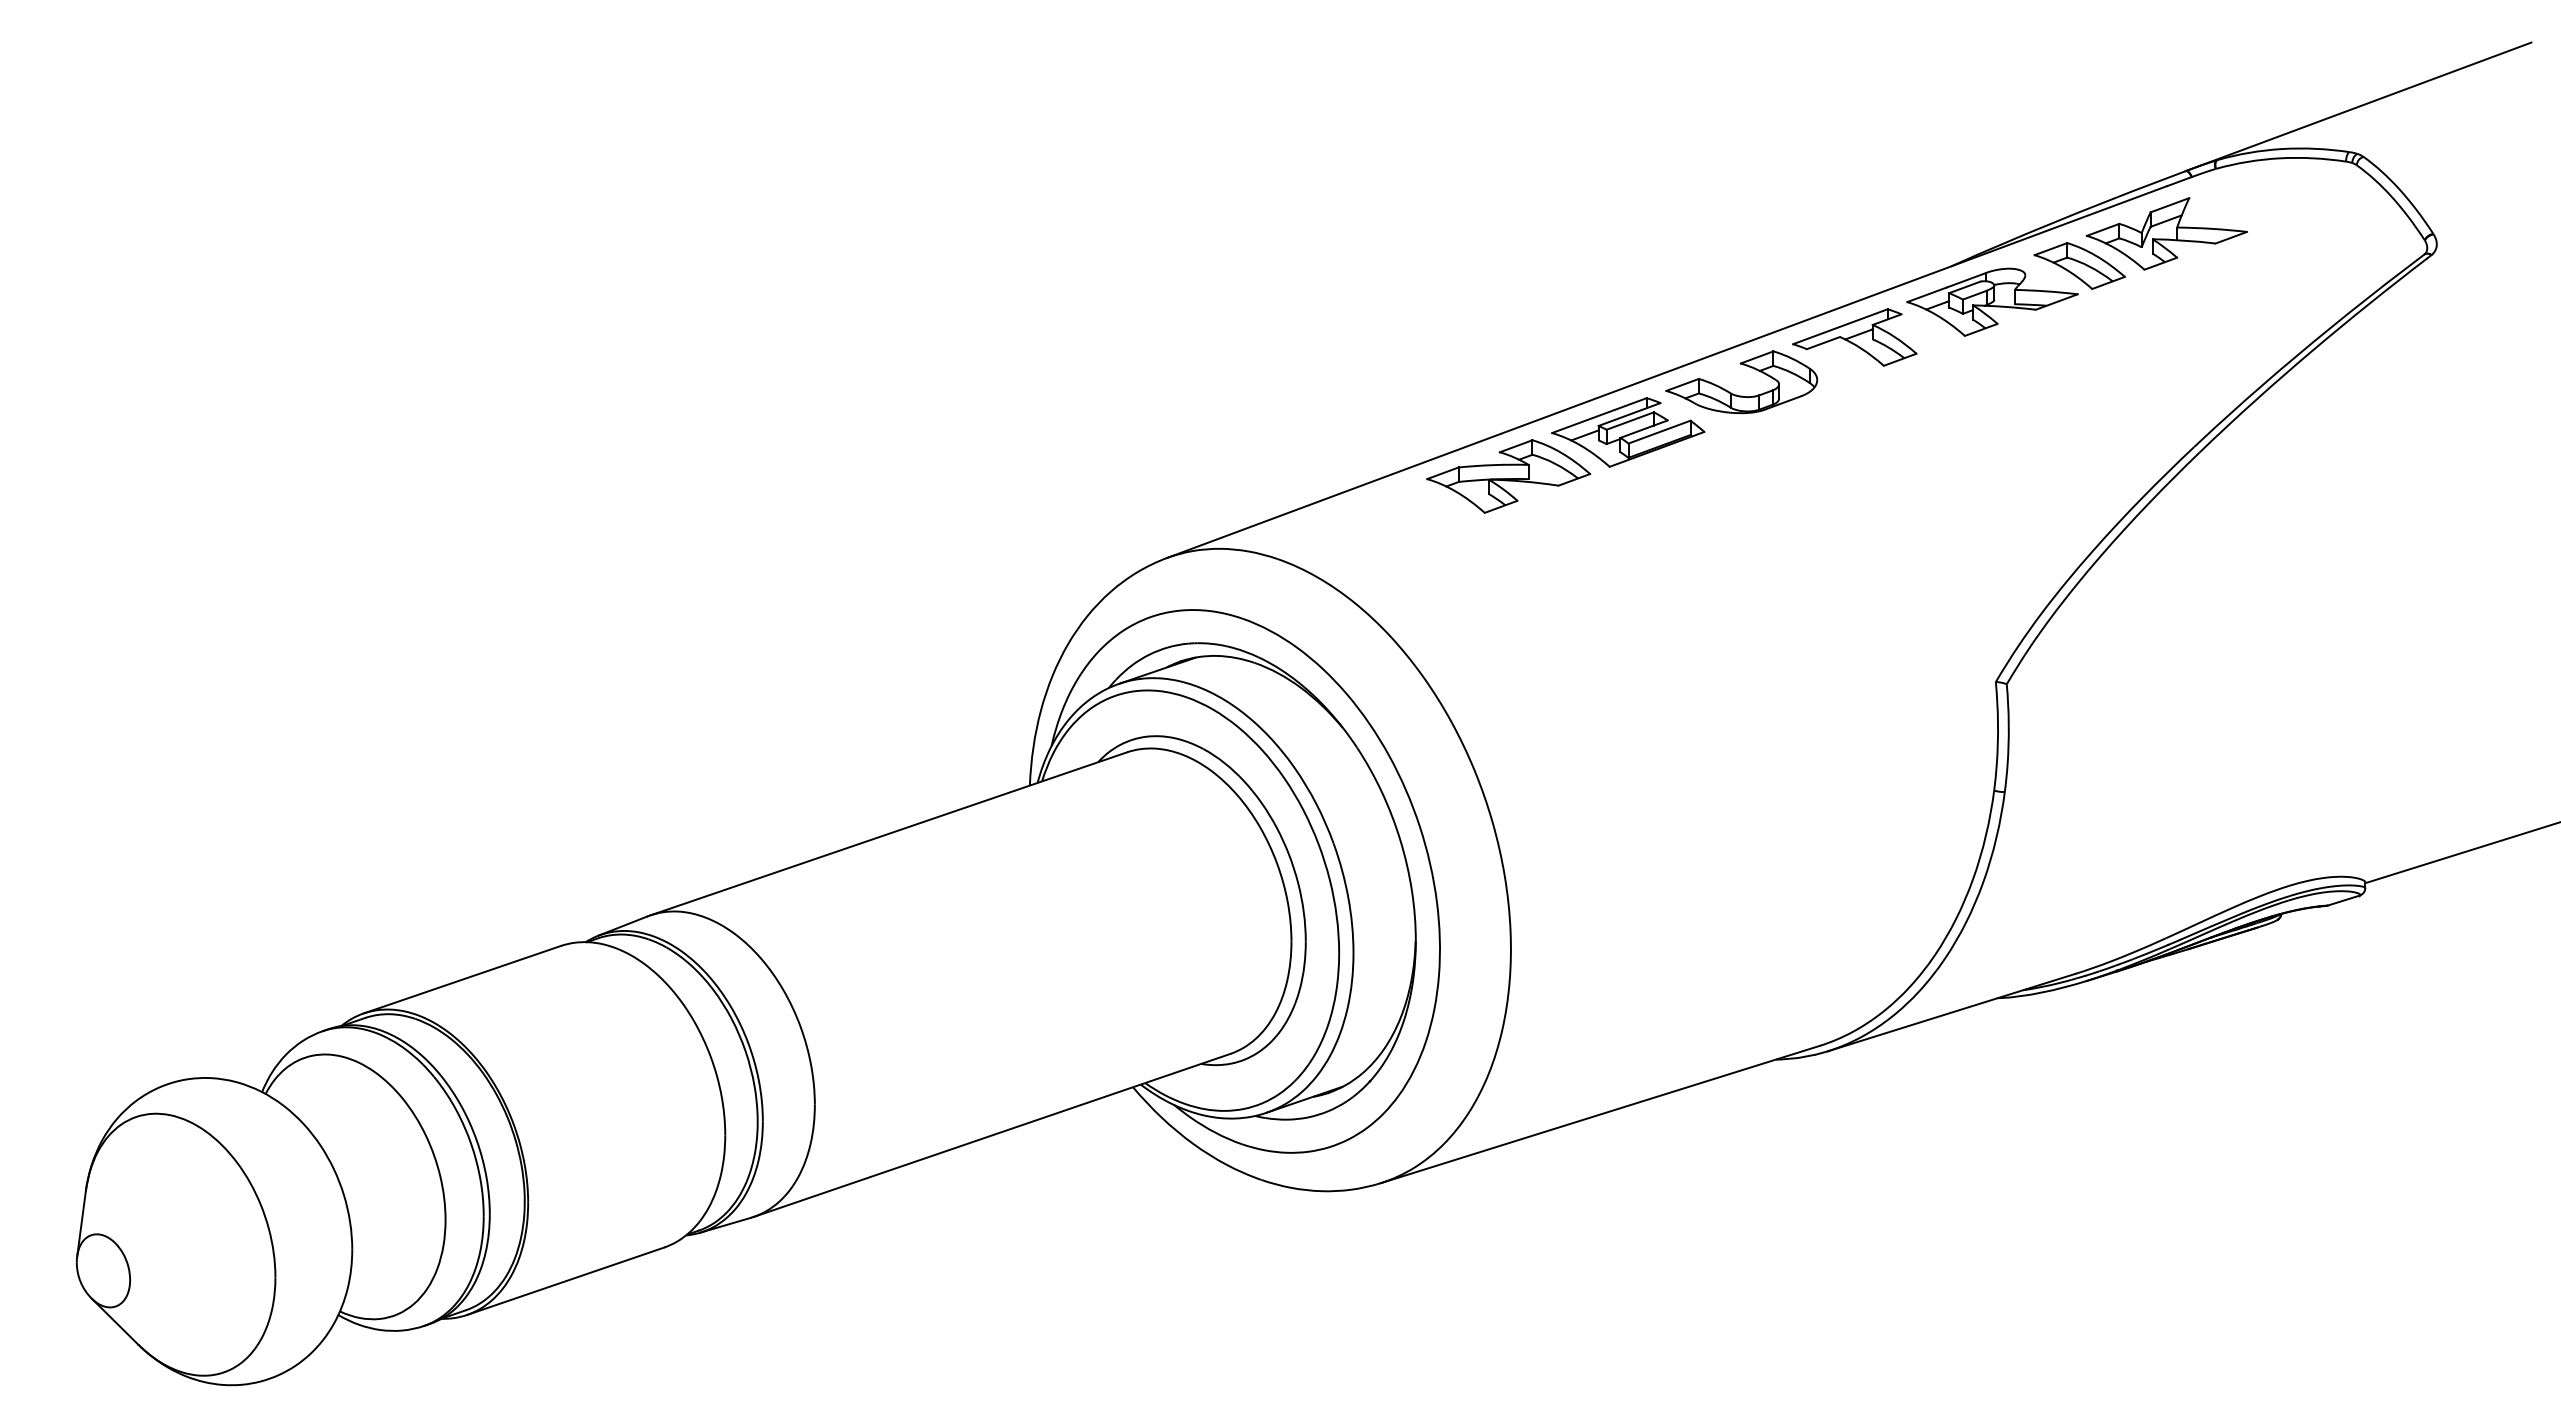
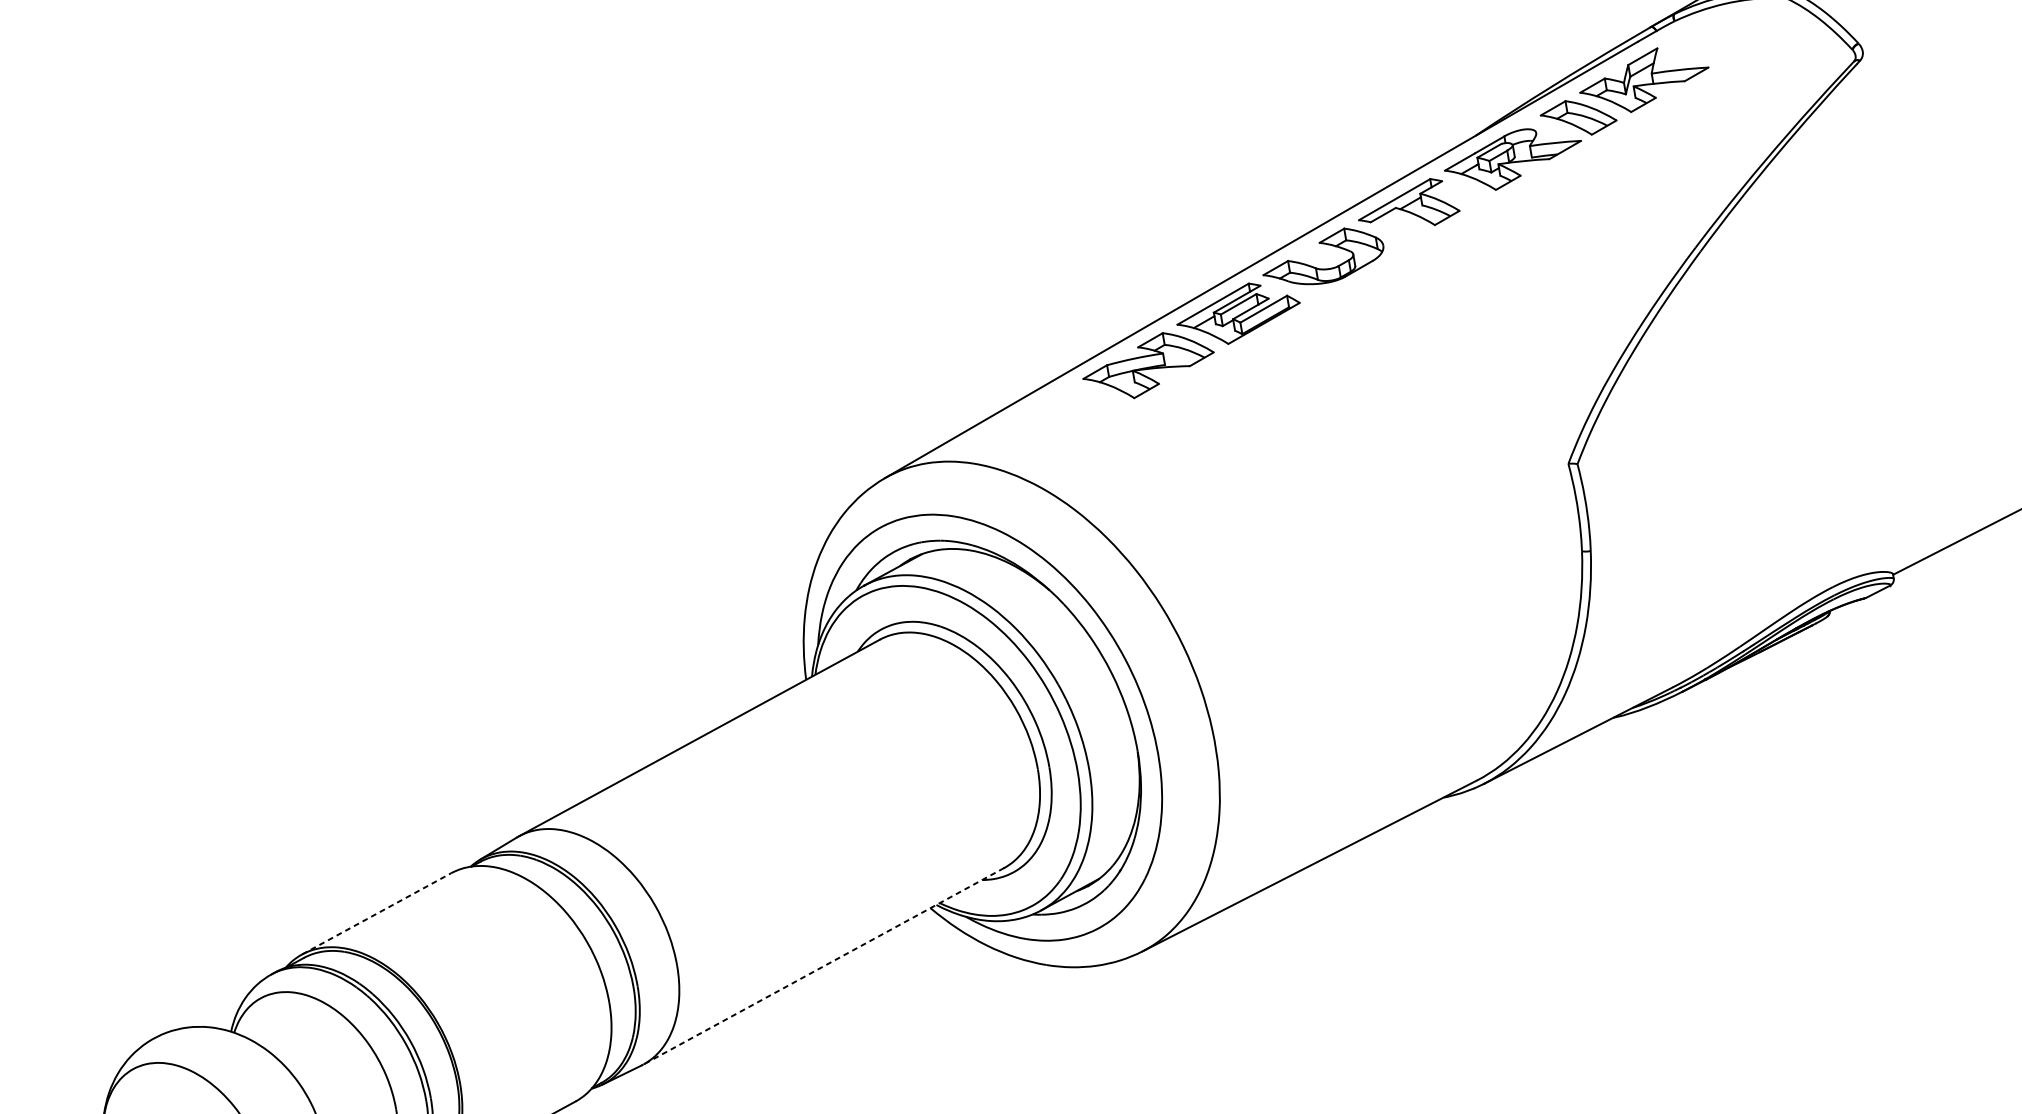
line: (462, 979) -> (376, 913), solid -> dashed
line: (992, 1135) -> (824, 966), solid -> dashed

